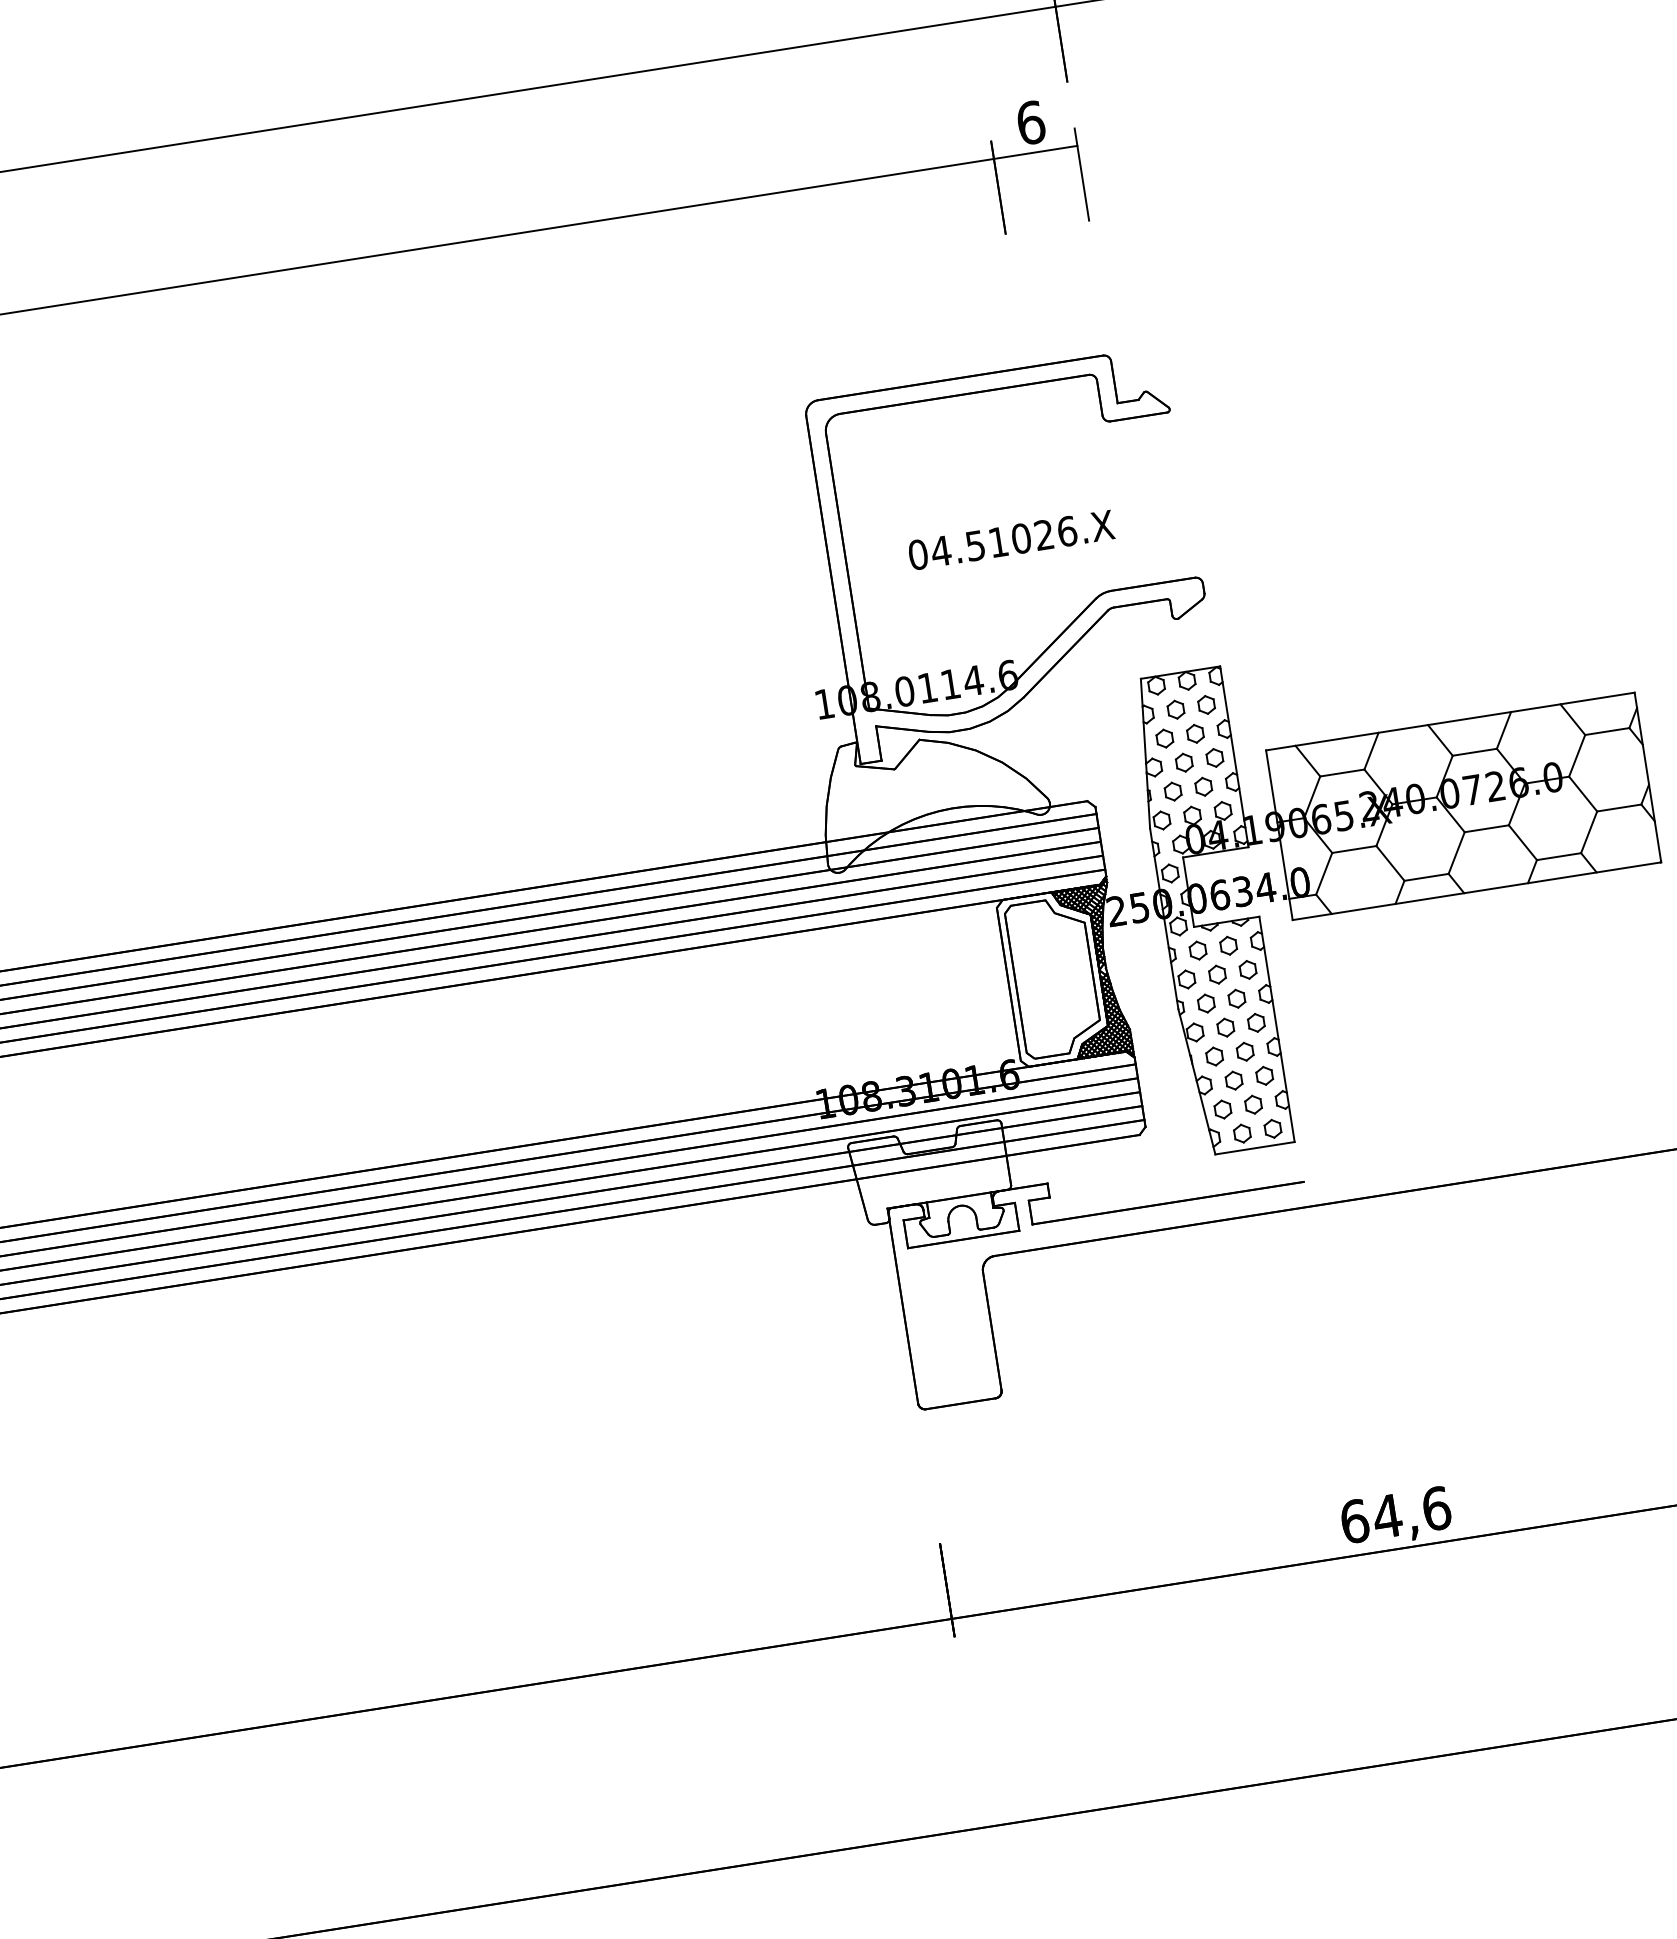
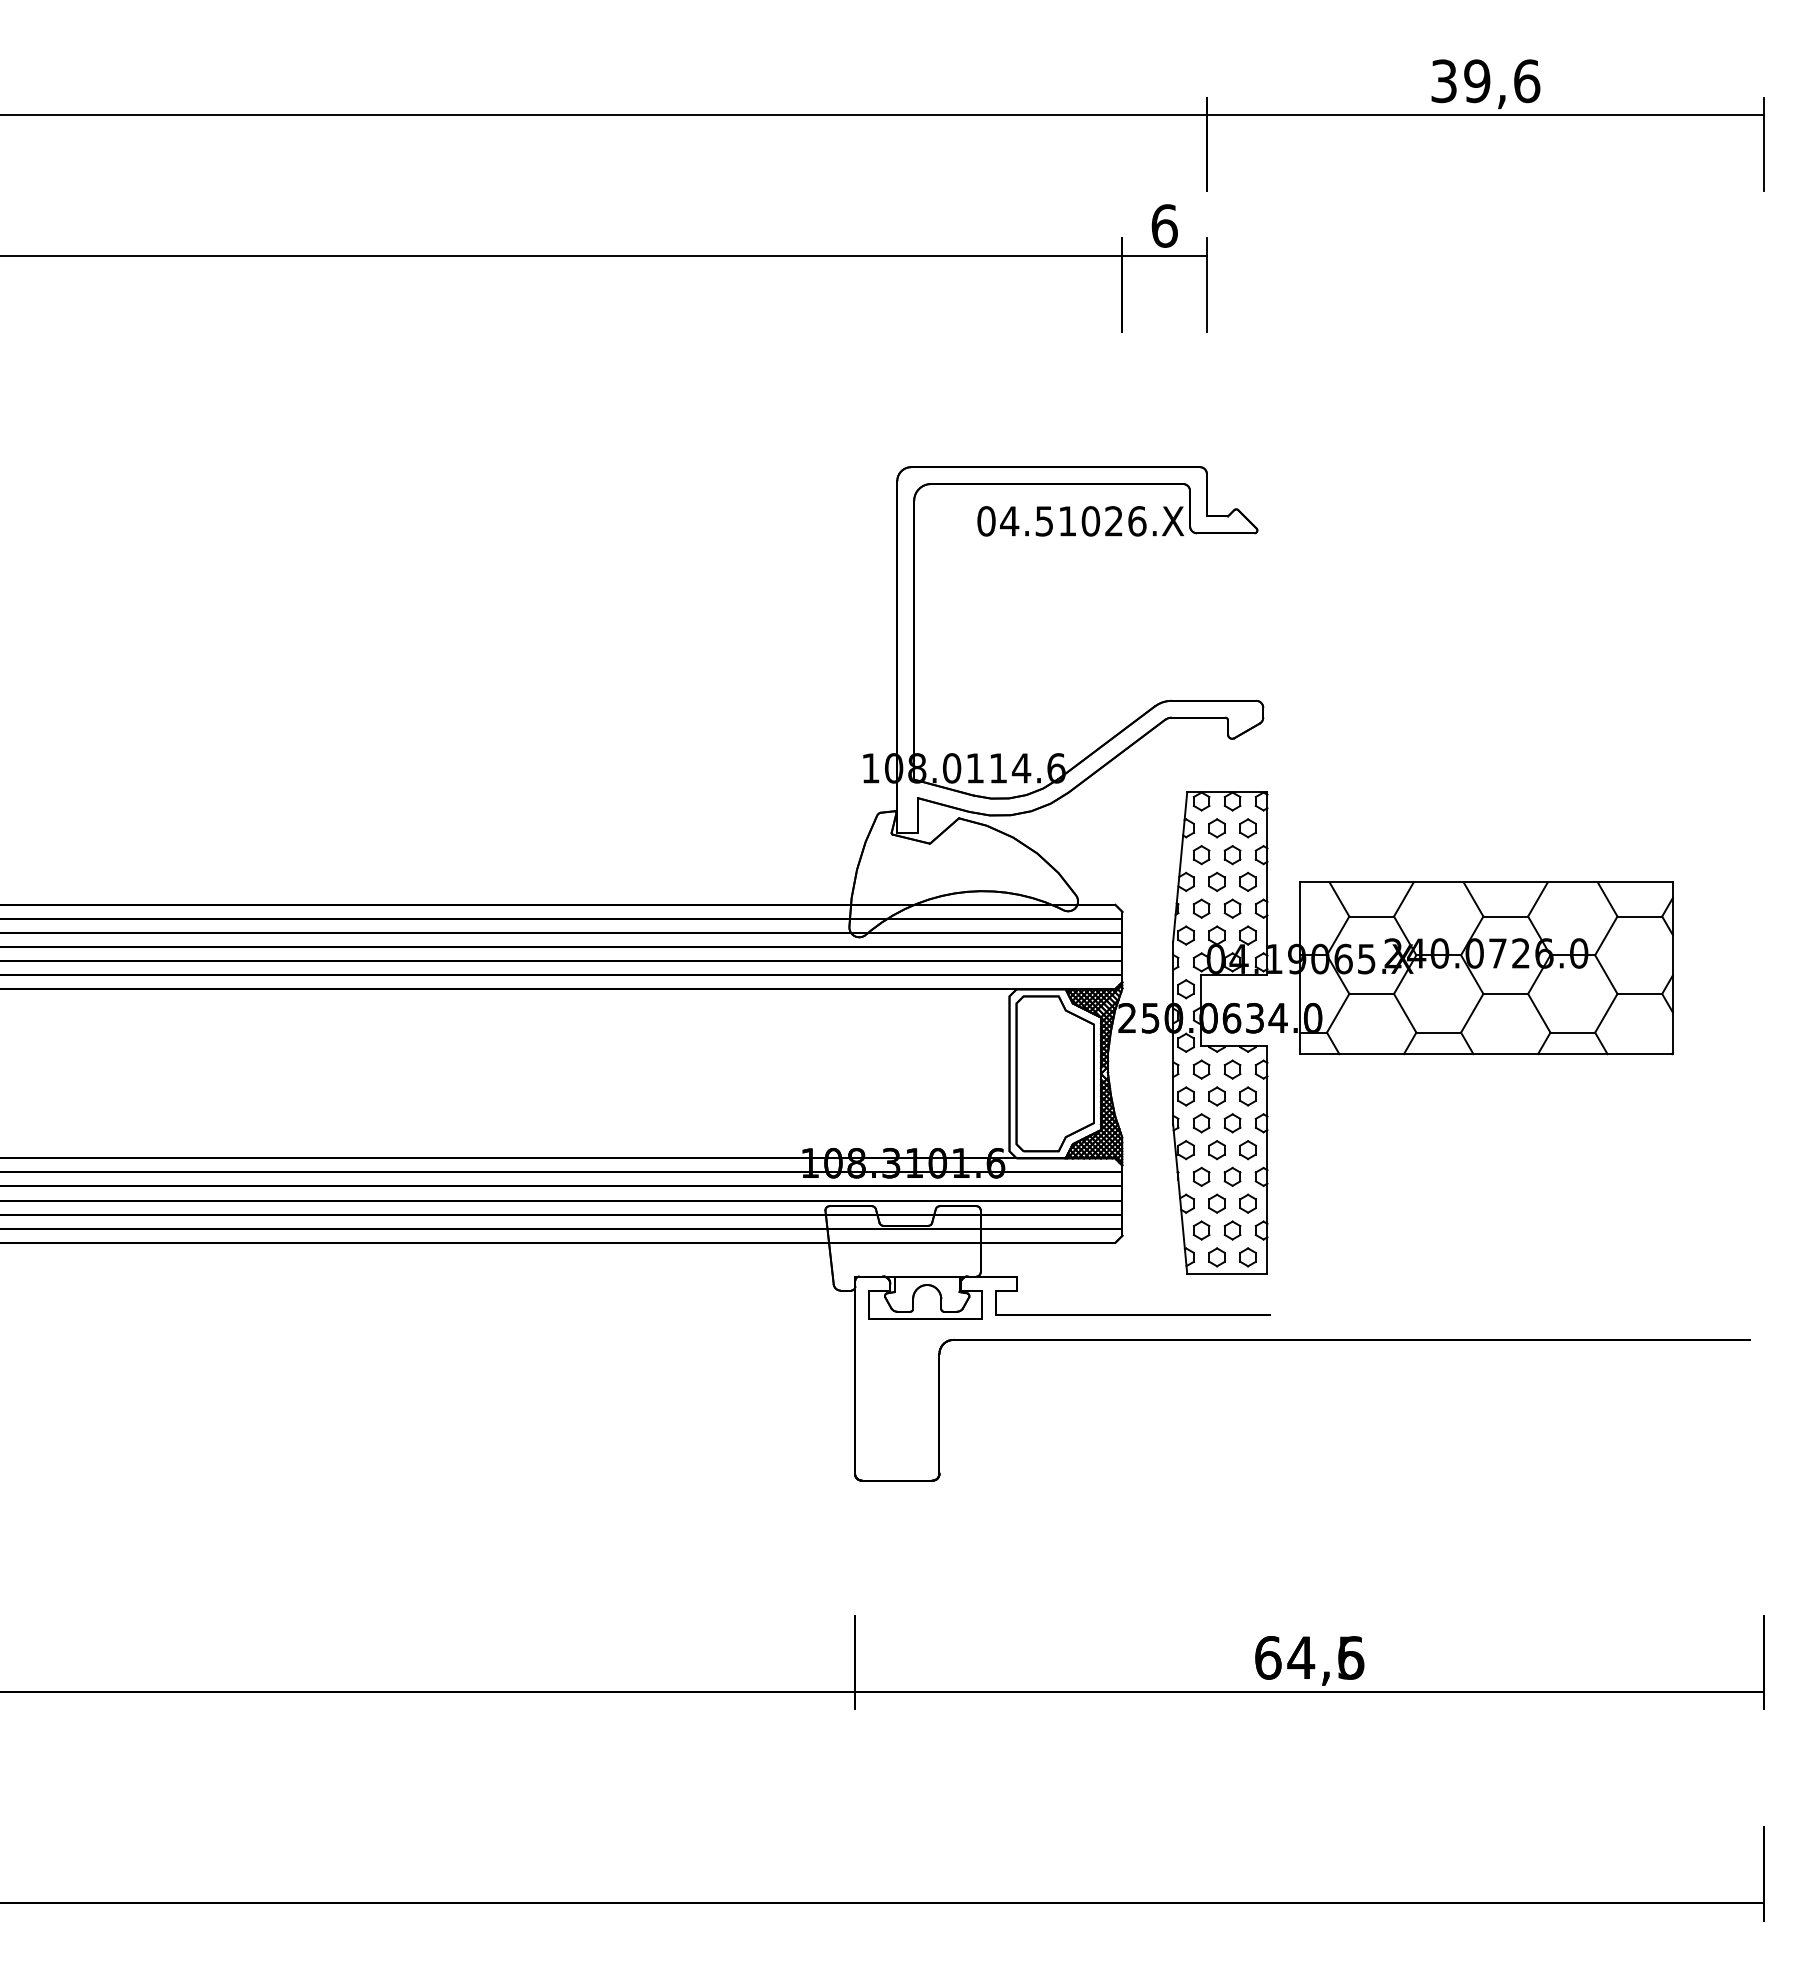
text: (1011, 540) -> (1080, 521), moved
text: (1437, 1508) -> (1351, 1657), 64,6 -> 64,5

